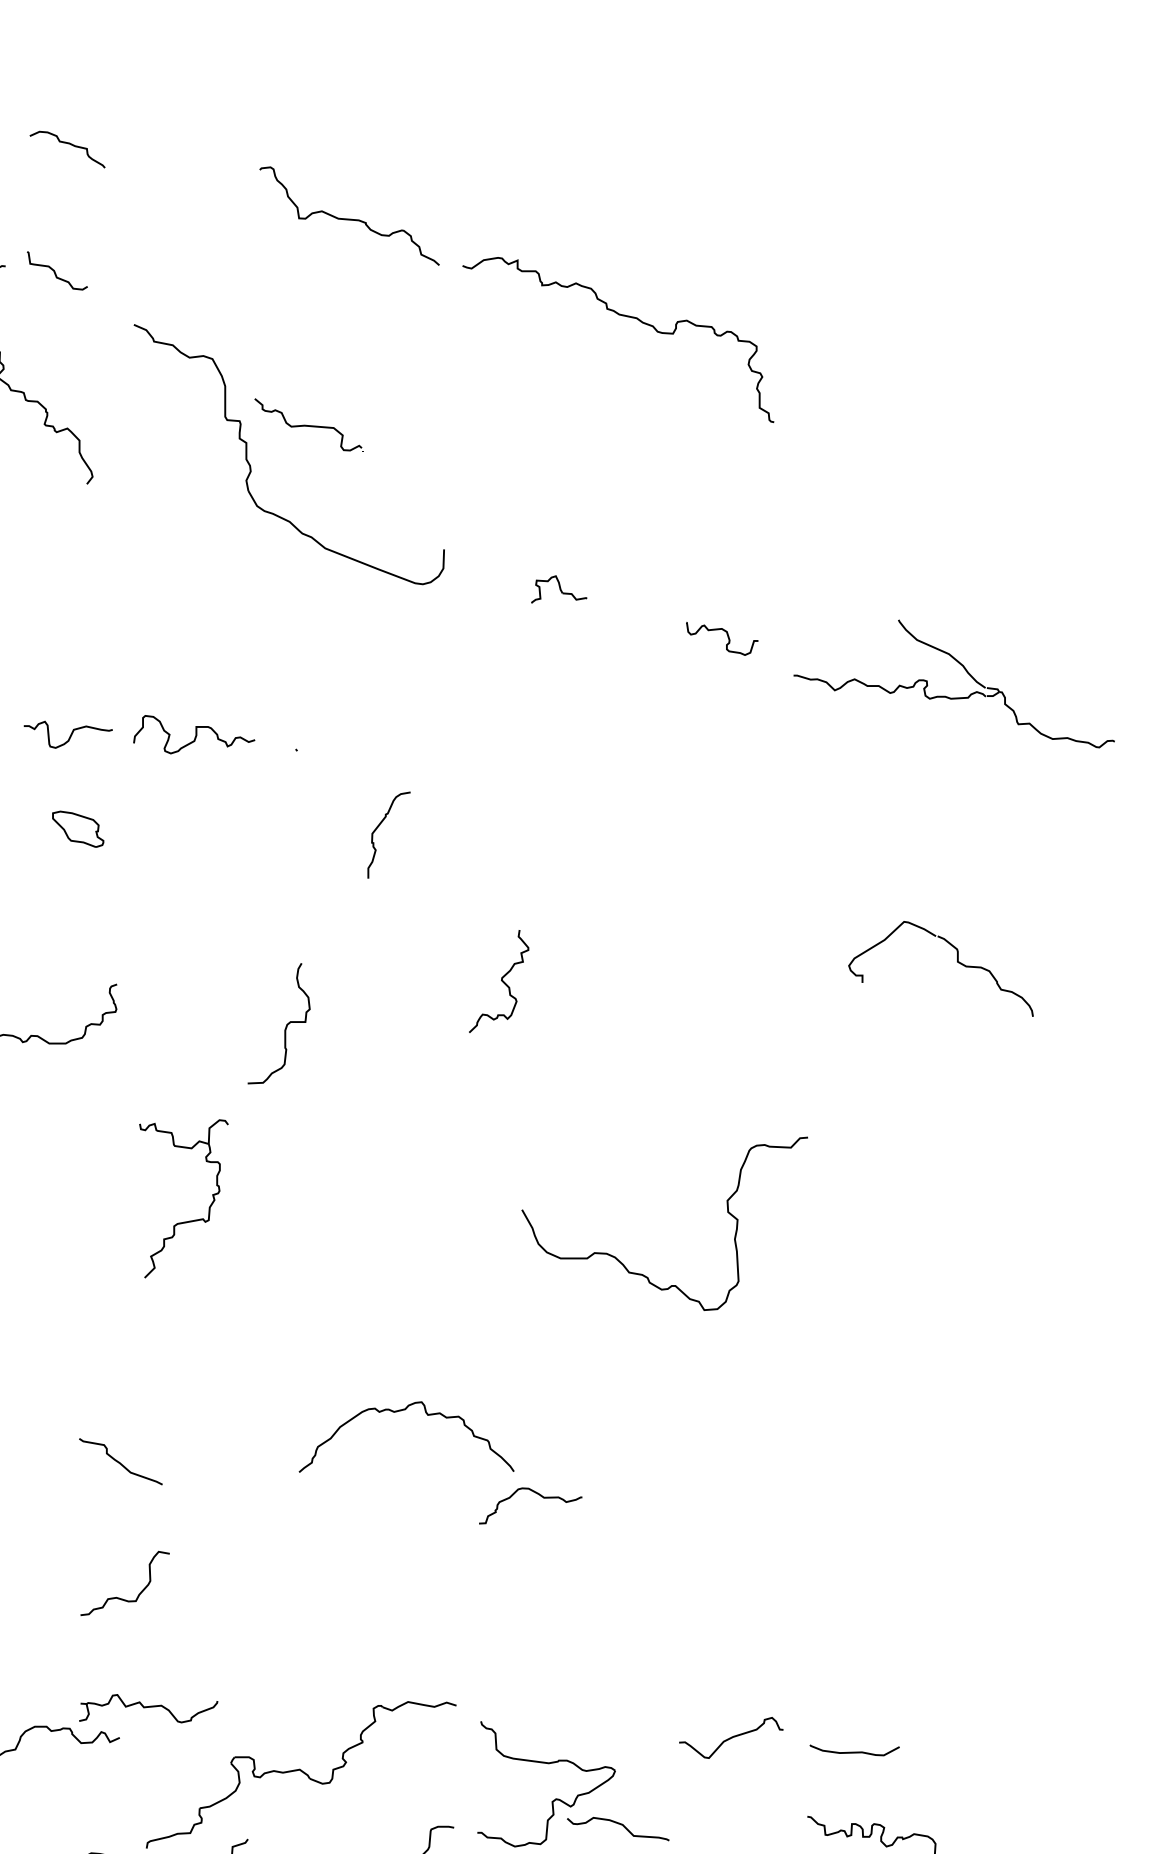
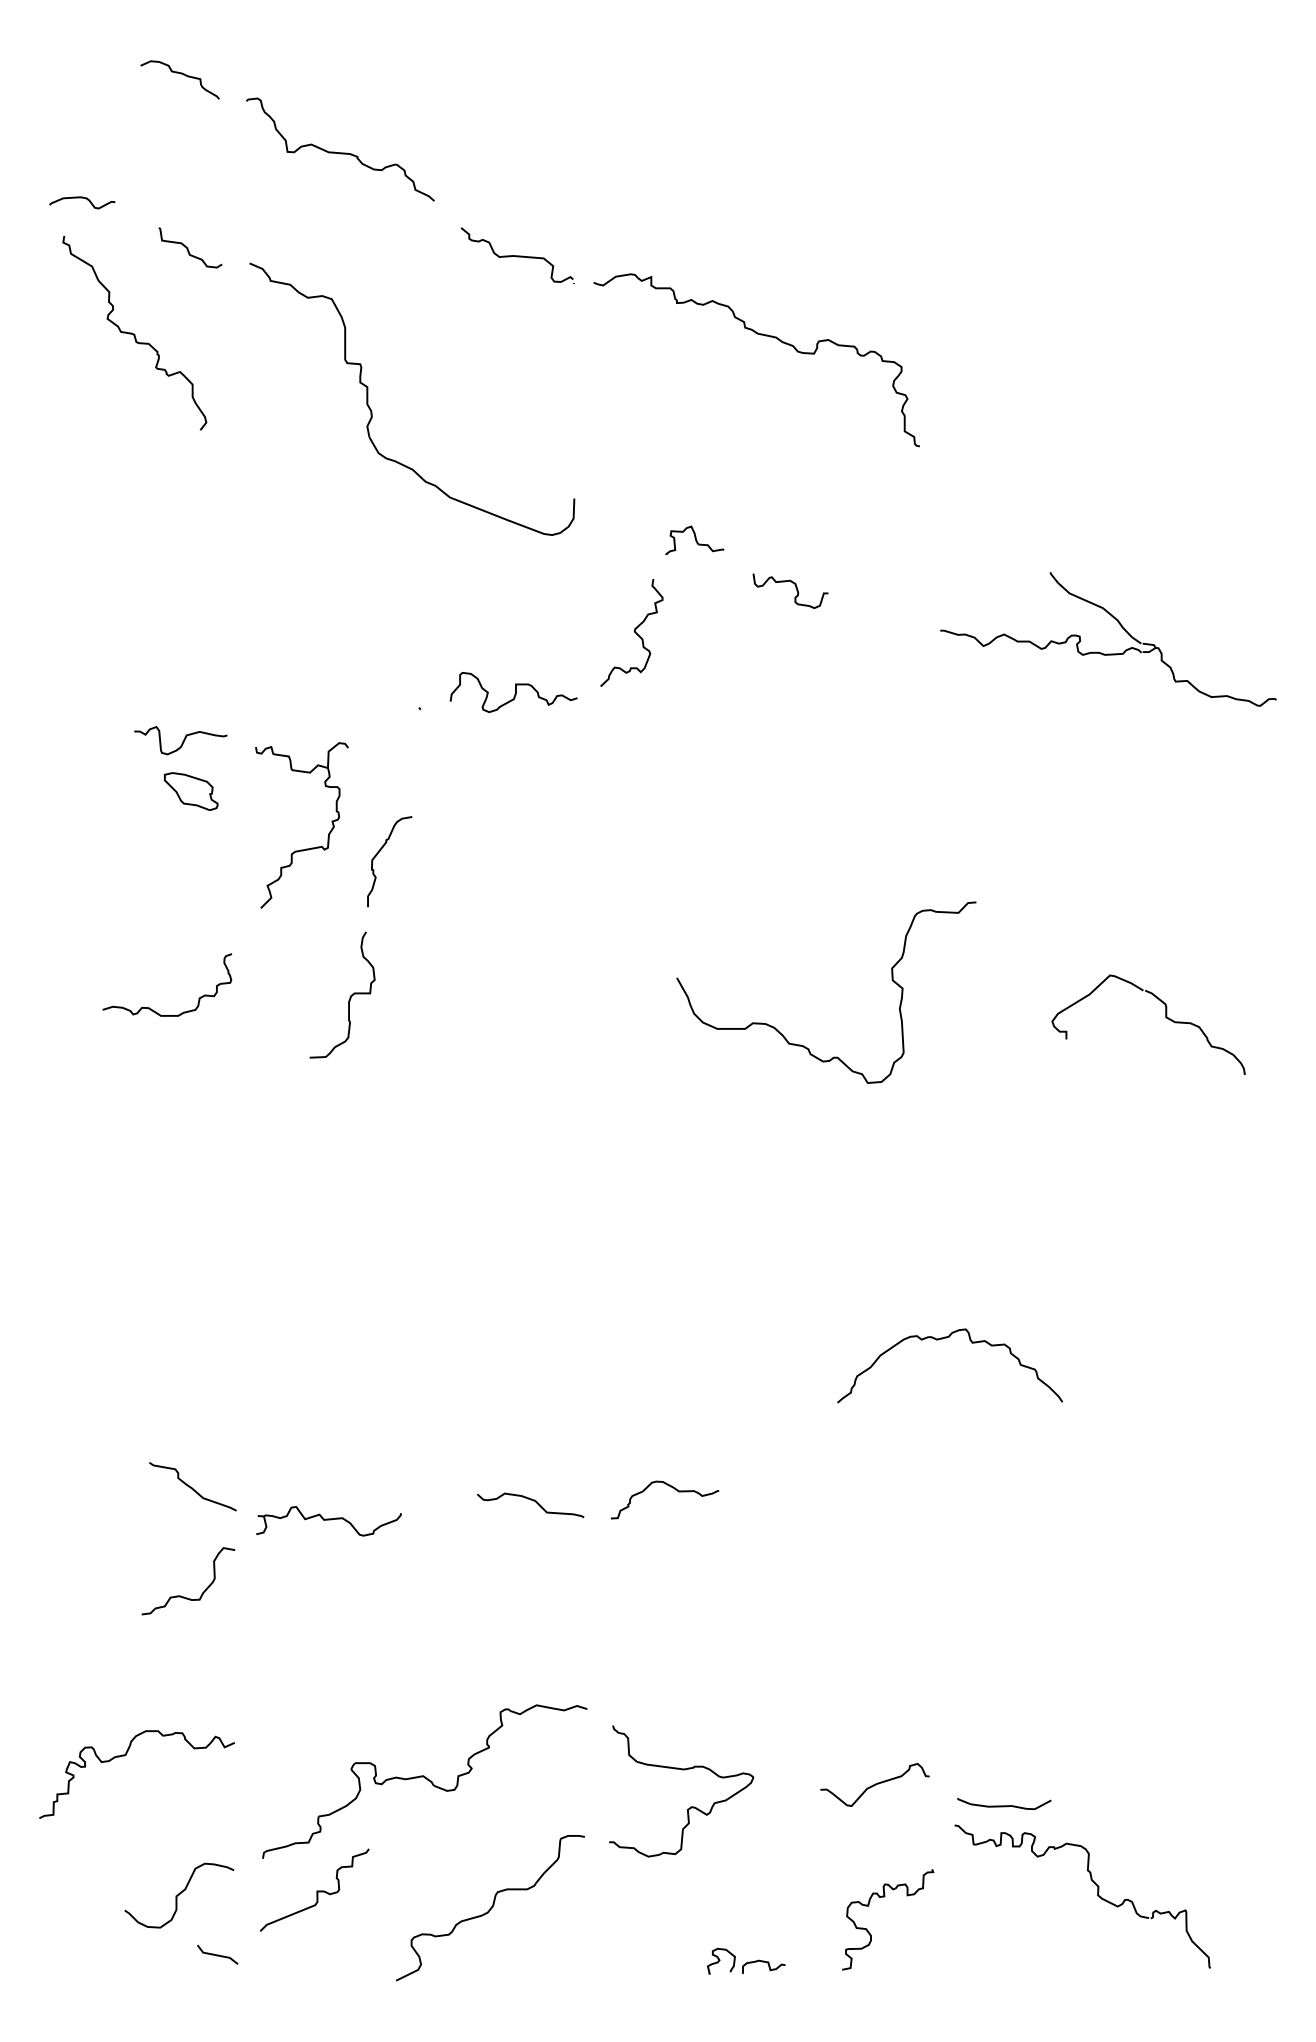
curve: (349, 218) -> (340, 152), moved
curve: (55, 271) -> (188, 248), moved
curve: (621, 316) -> (760, 335), moved
part: (308, 425) -> (517, 255), moved
curve: (726, 635) -> (795, 587), moved
curve: (195, 734) -> (515, 692), moved
curve: (69, 735) -> (182, 741), moved
curve: (377, 829) -> (377, 855), moved
part: (957, 961) -> (1165, 1017), moved
curve: (500, 980) -> (633, 631), moved
curve: (285, 1025) -> (349, 997), moved
part: (188, 1220) -> (306, 848), moved
curve: (642, 1274) -> (803, 1045), moved
curve: (399, 1411) -> (942, 1339), moved
curve: (119, 1461) -> (191, 1486), moved
curve: (121, 1598) -> (184, 1596), moved
part: (148, 1708) -> (328, 1521), moved
curve: (730, 1737) -> (874, 1784), moved
curve: (854, 1751) -> (1004, 1805), moved
curve: (618, 1824) -> (530, 1500), moved

